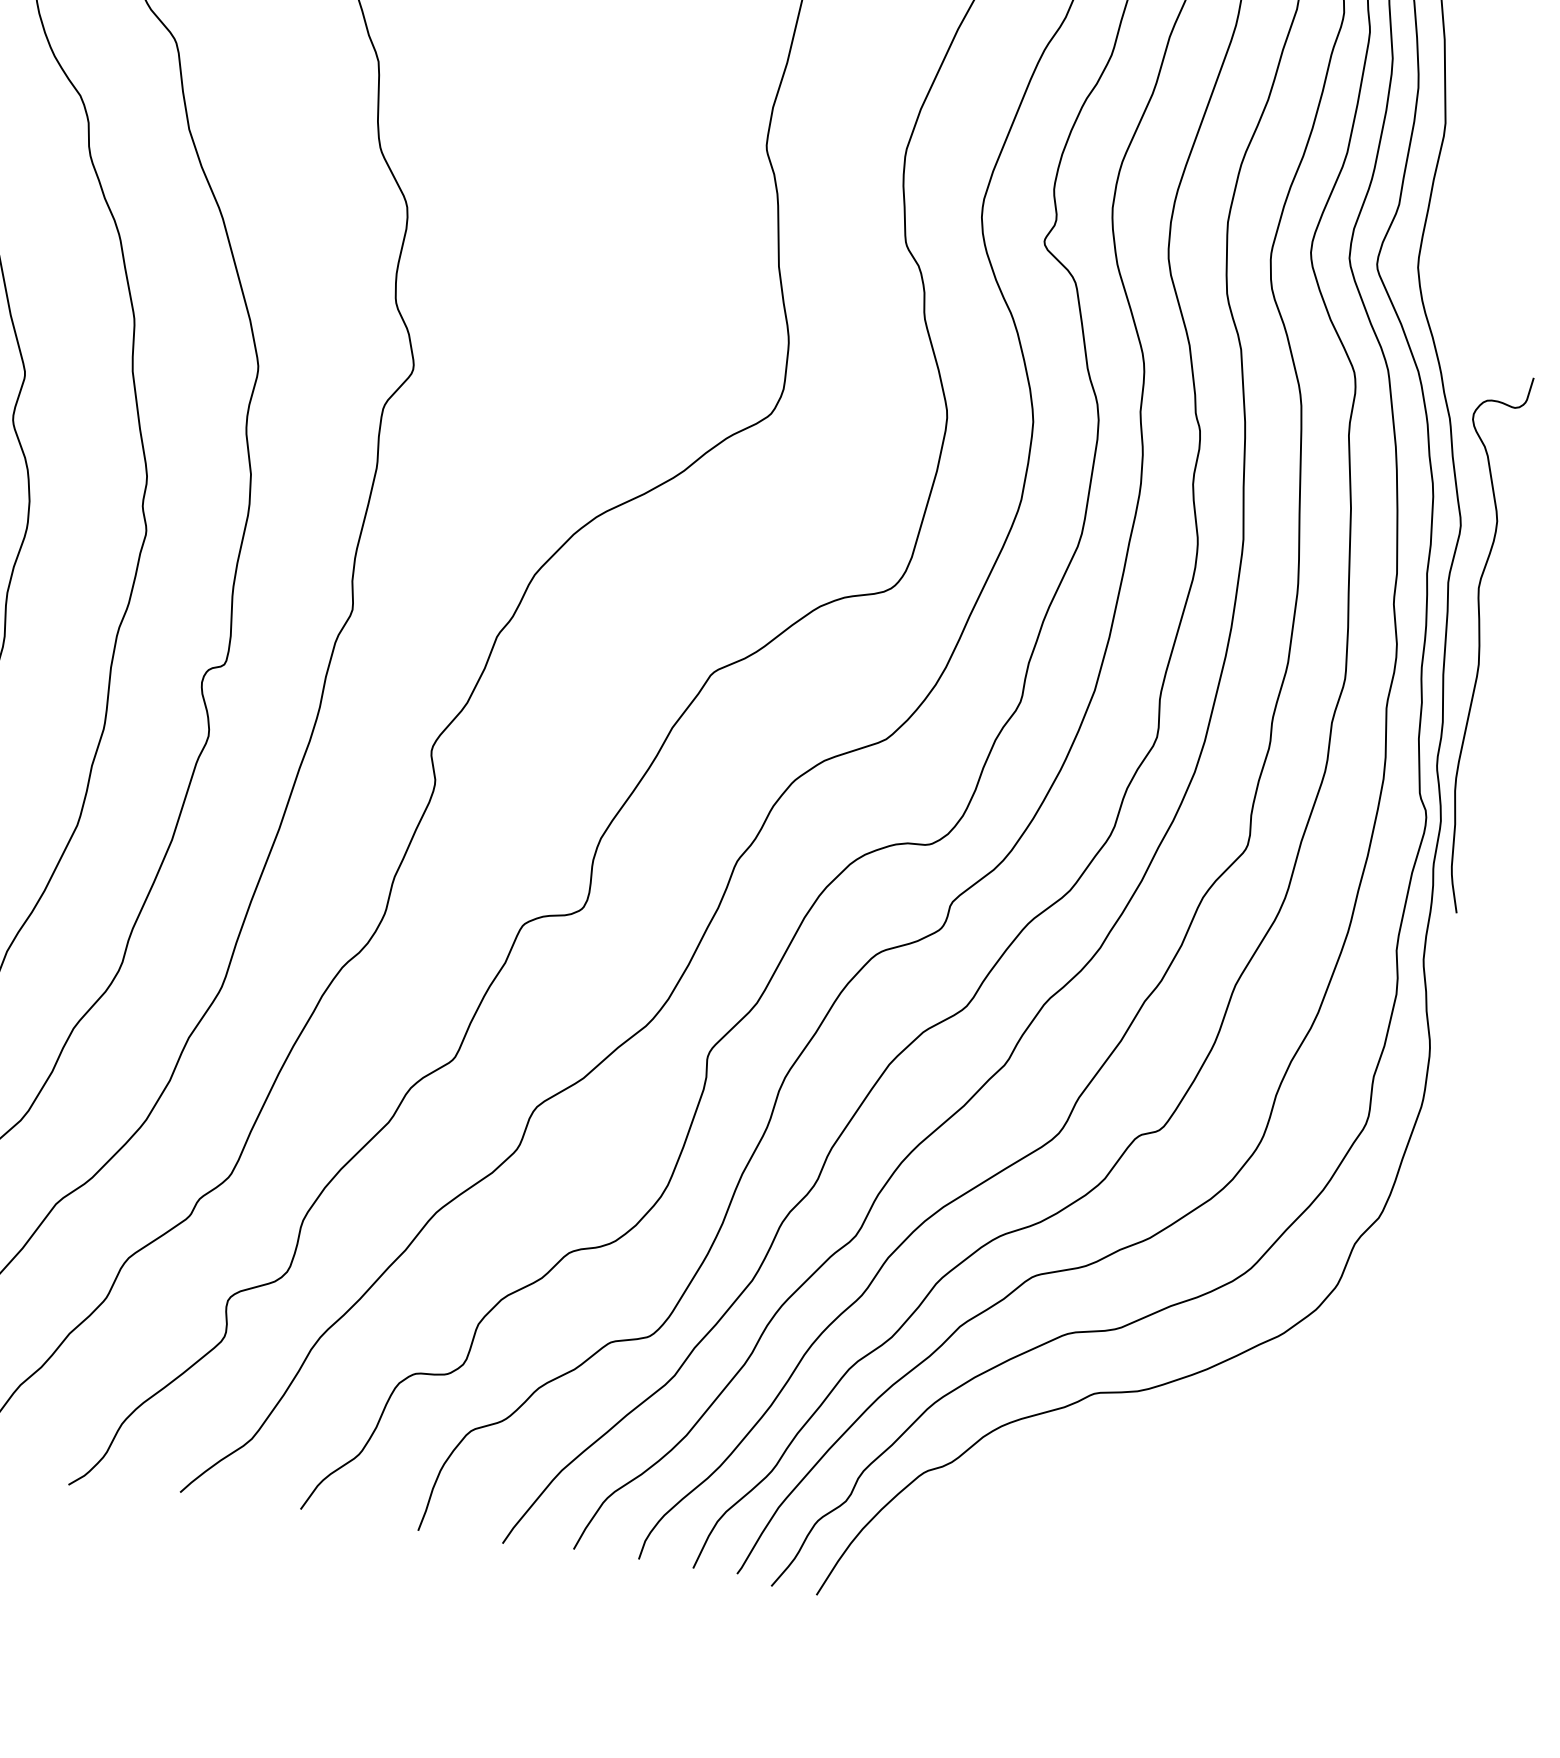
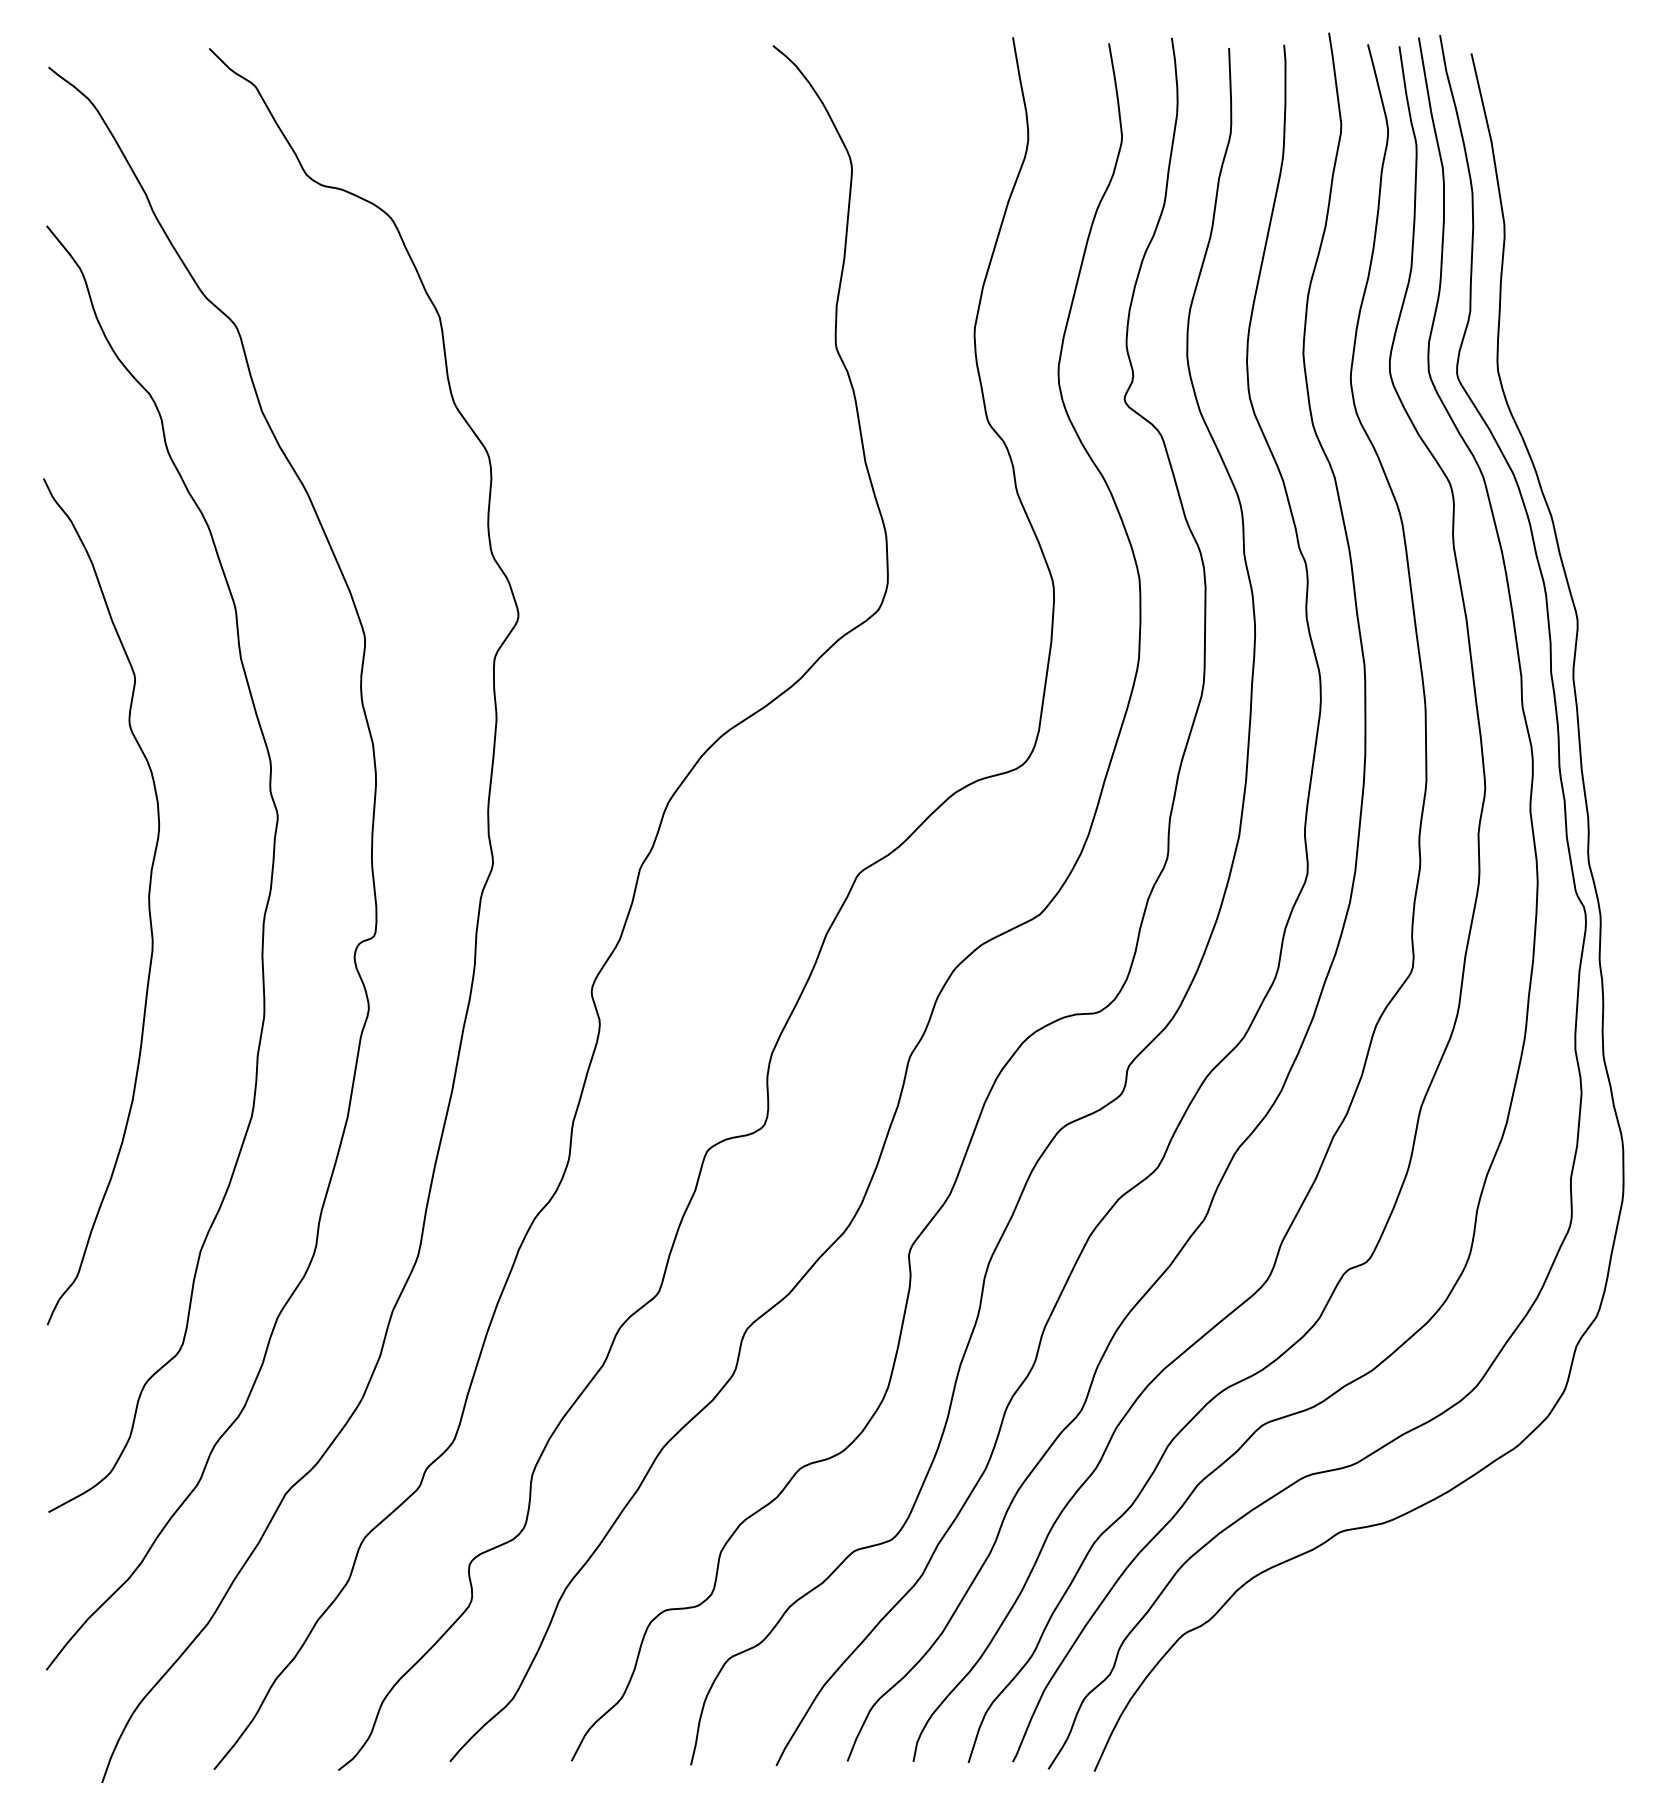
curve: (1478, 641) -> (1611, 732), removed

